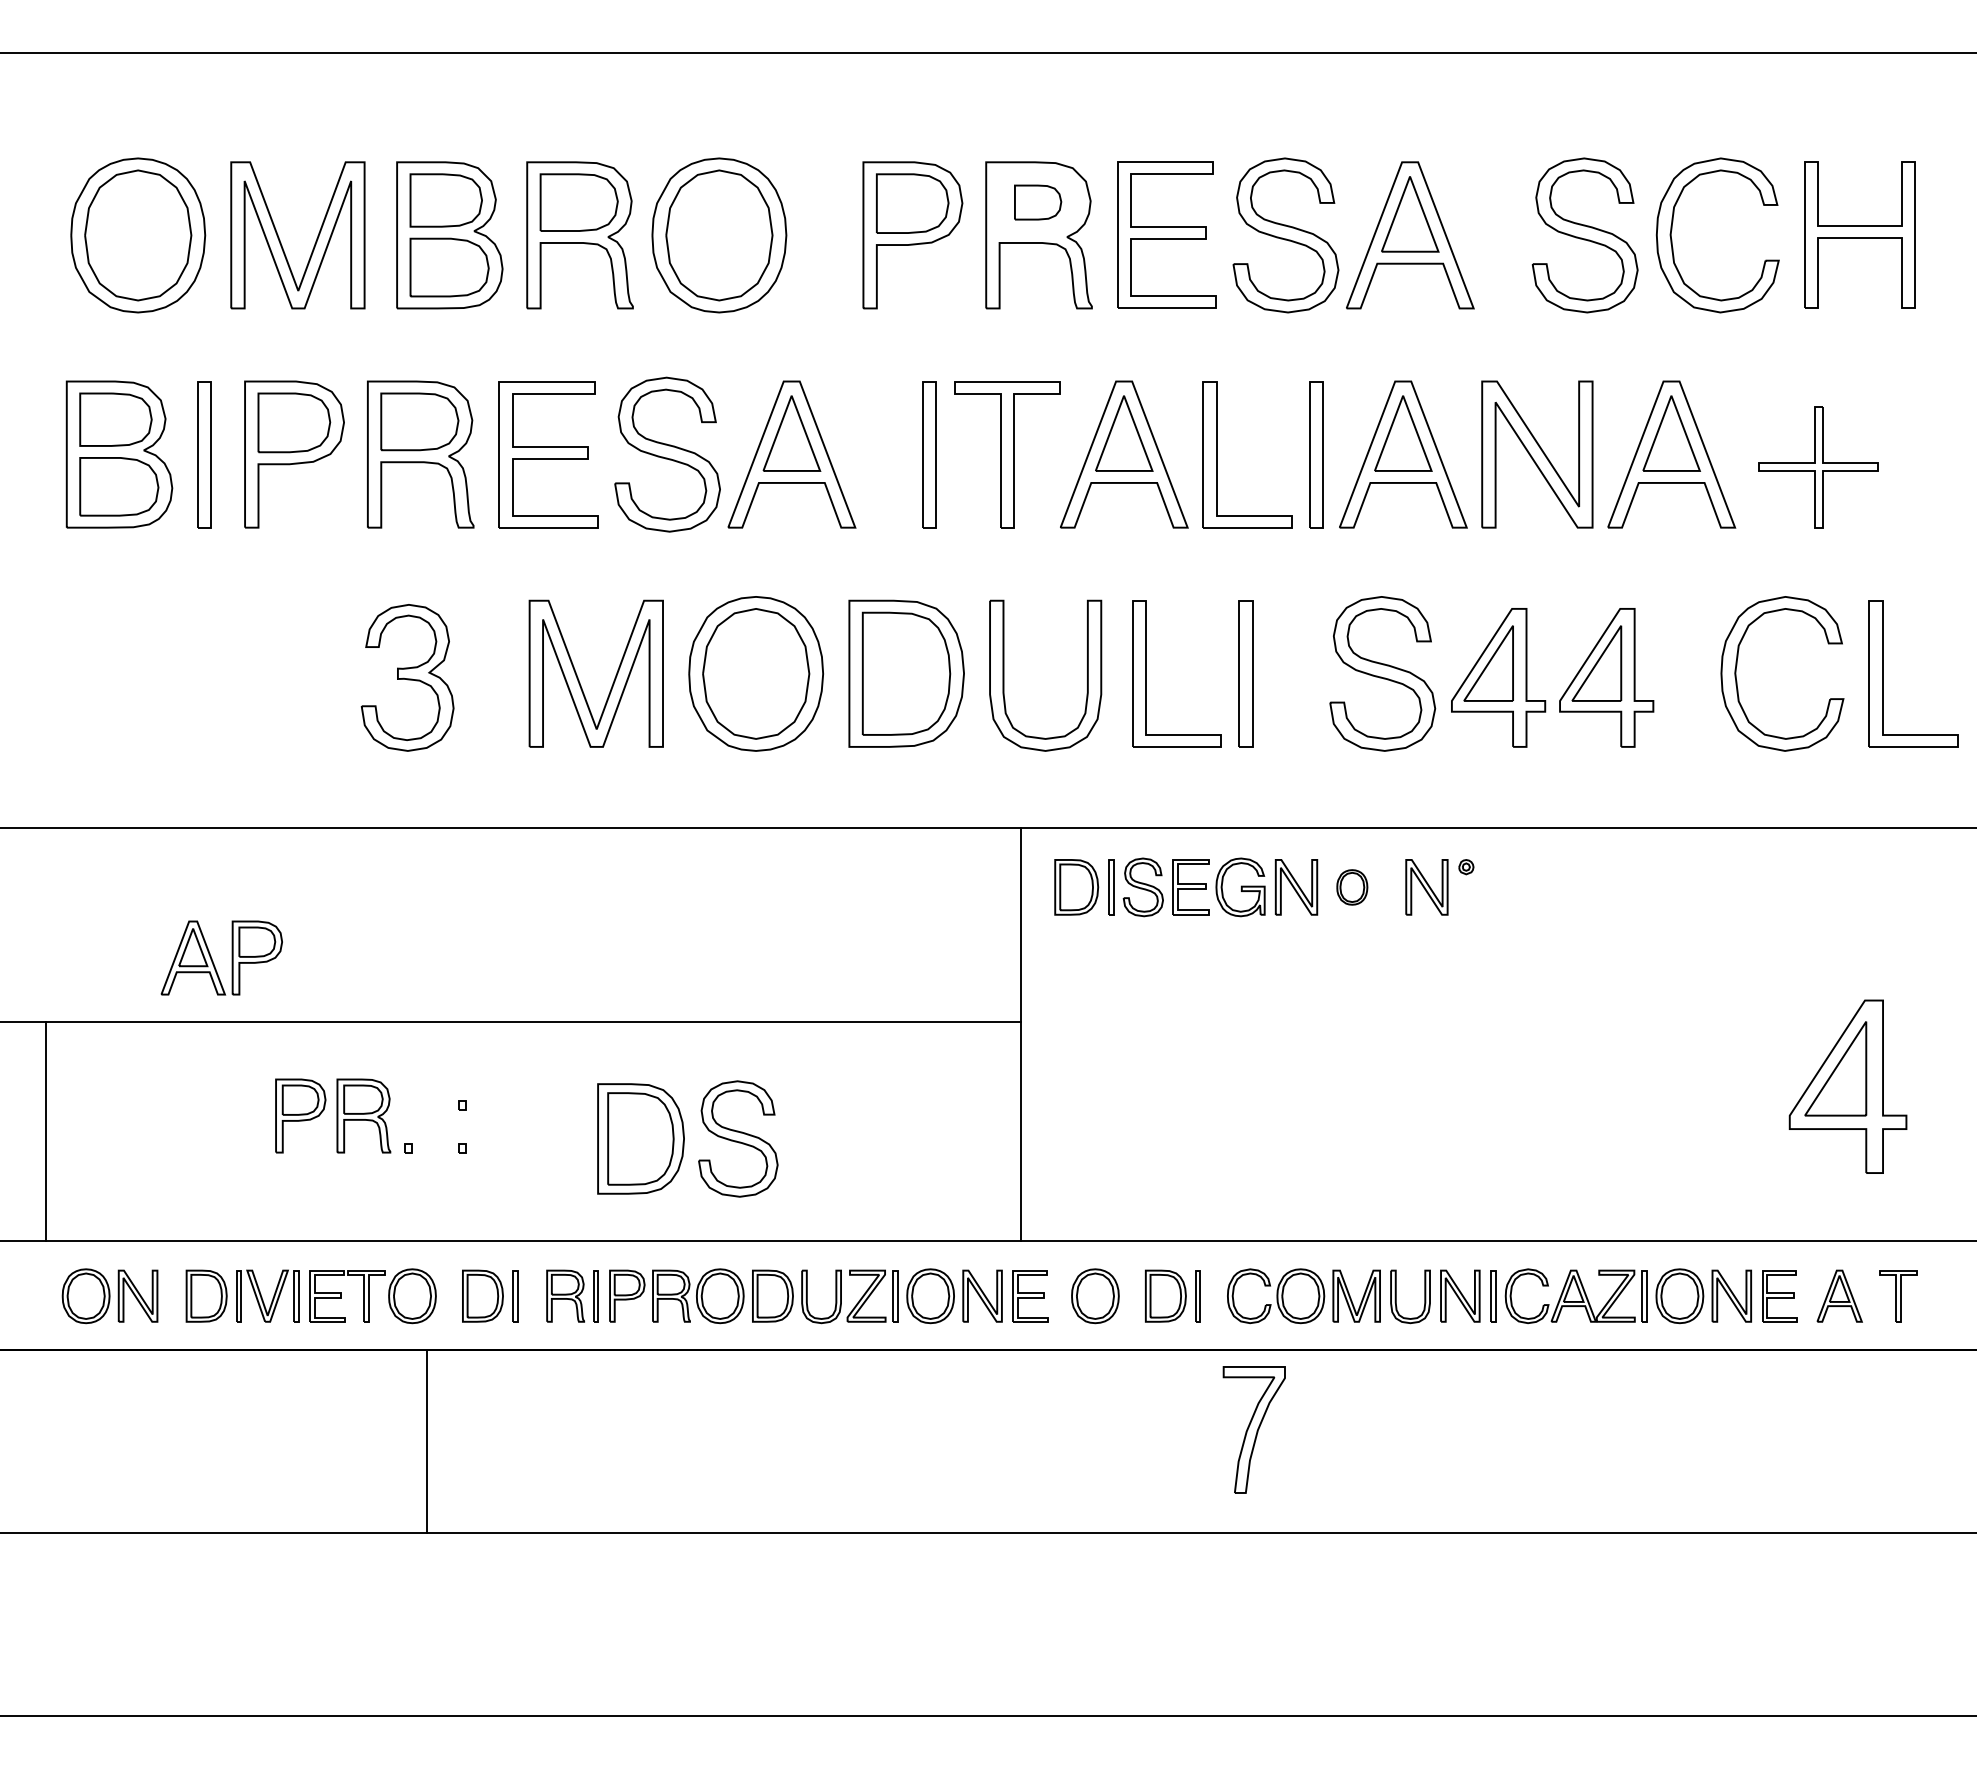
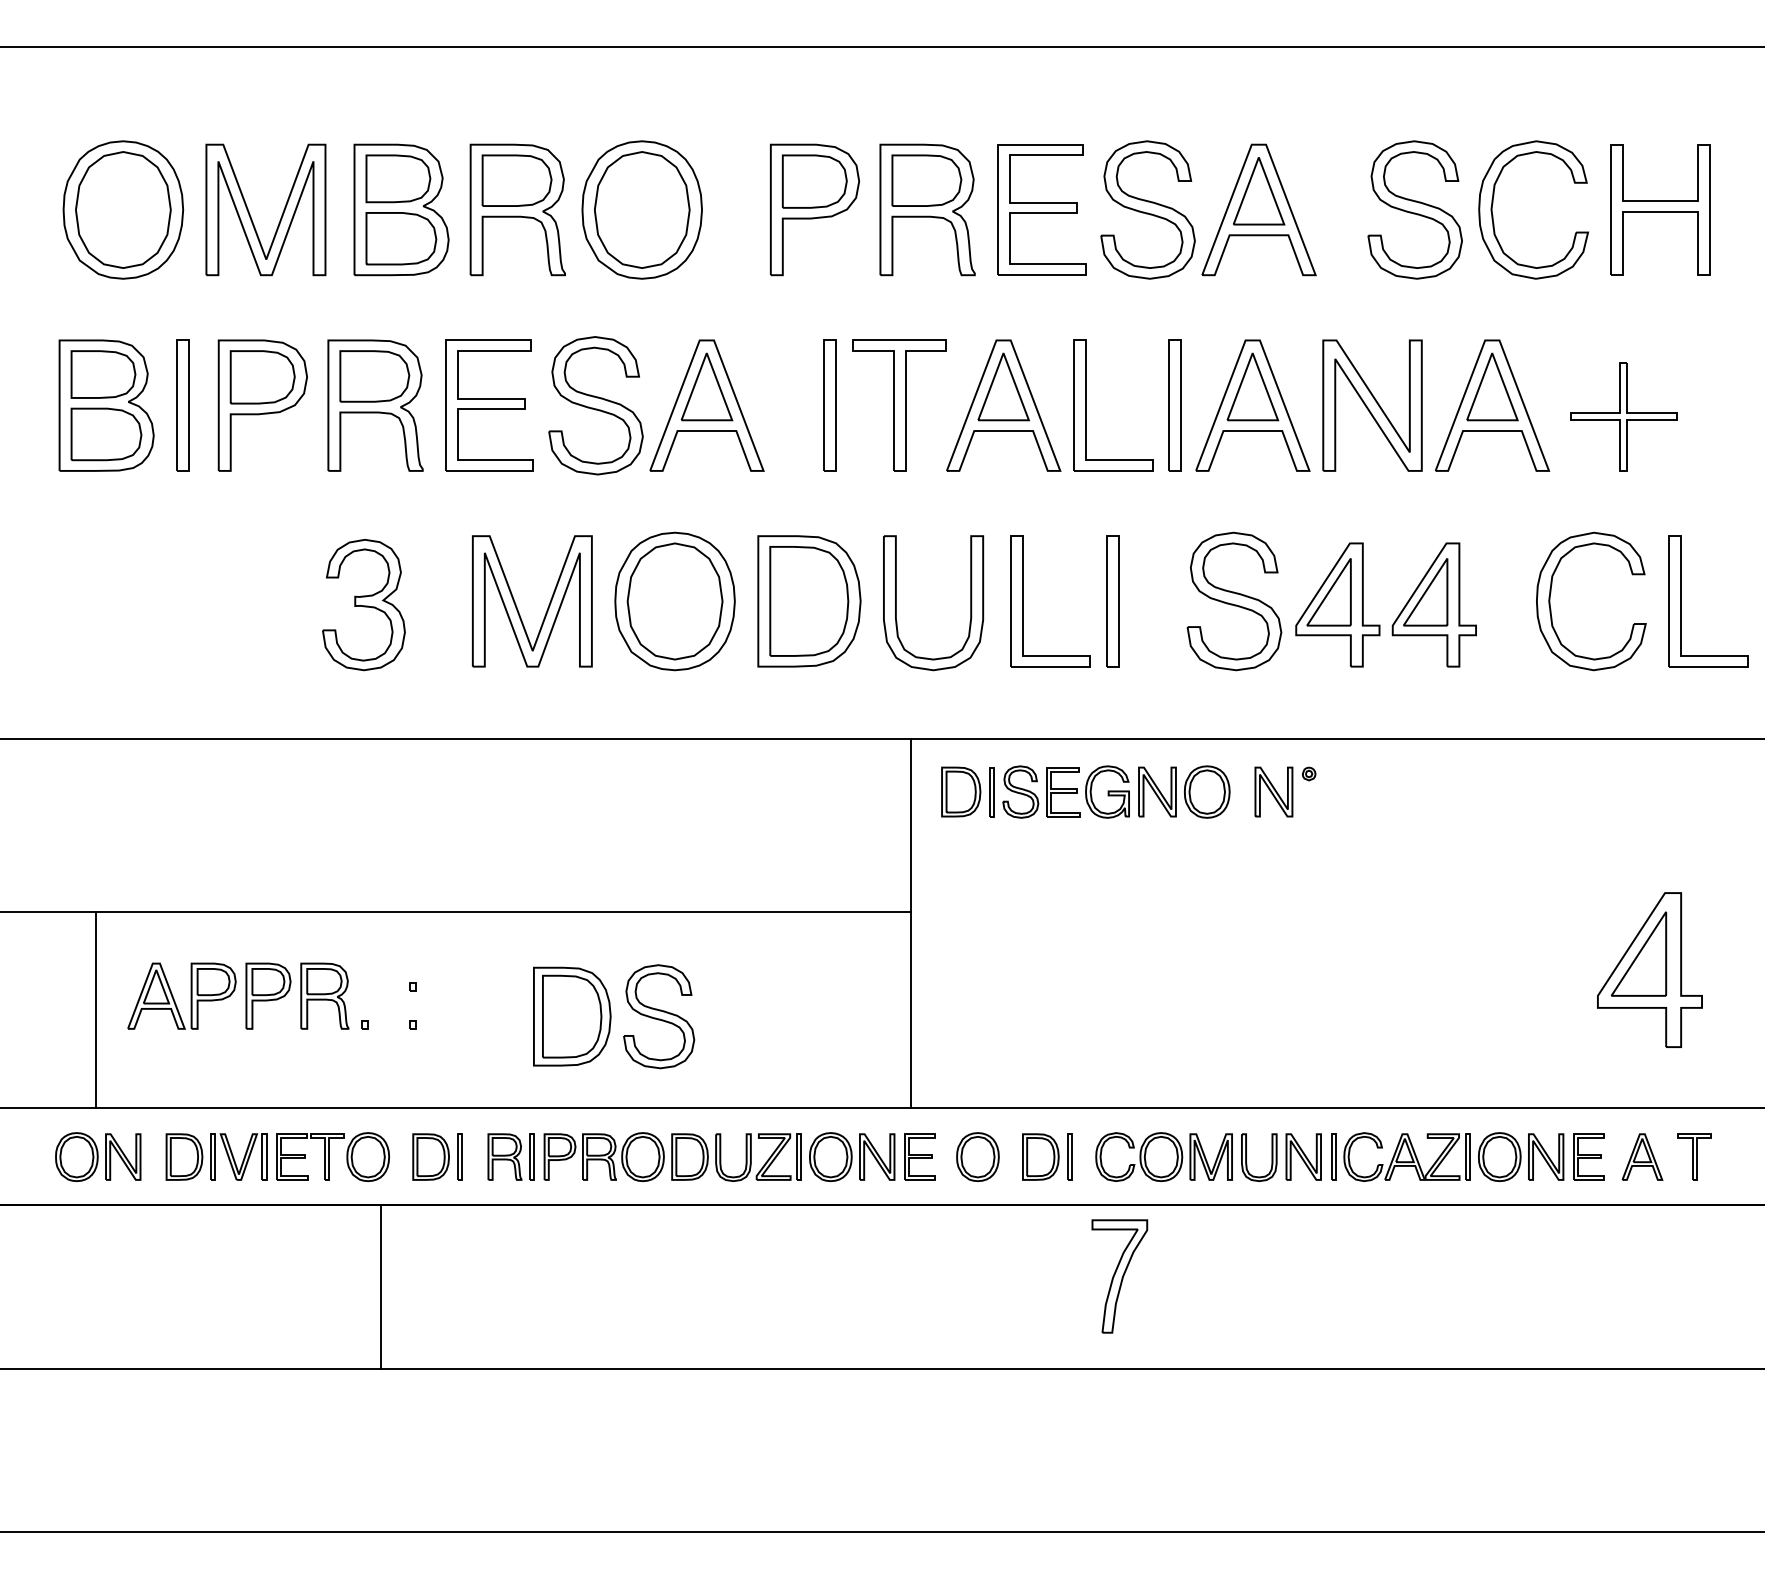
part: (1037, 202) -> (926, 180), size x1.67
part: (1352, 887) -> (1207, 792), size x1.67
part: (213, 961) -> (174, 999), moved
line: (46, 1130) -> (95, 1009), moved

